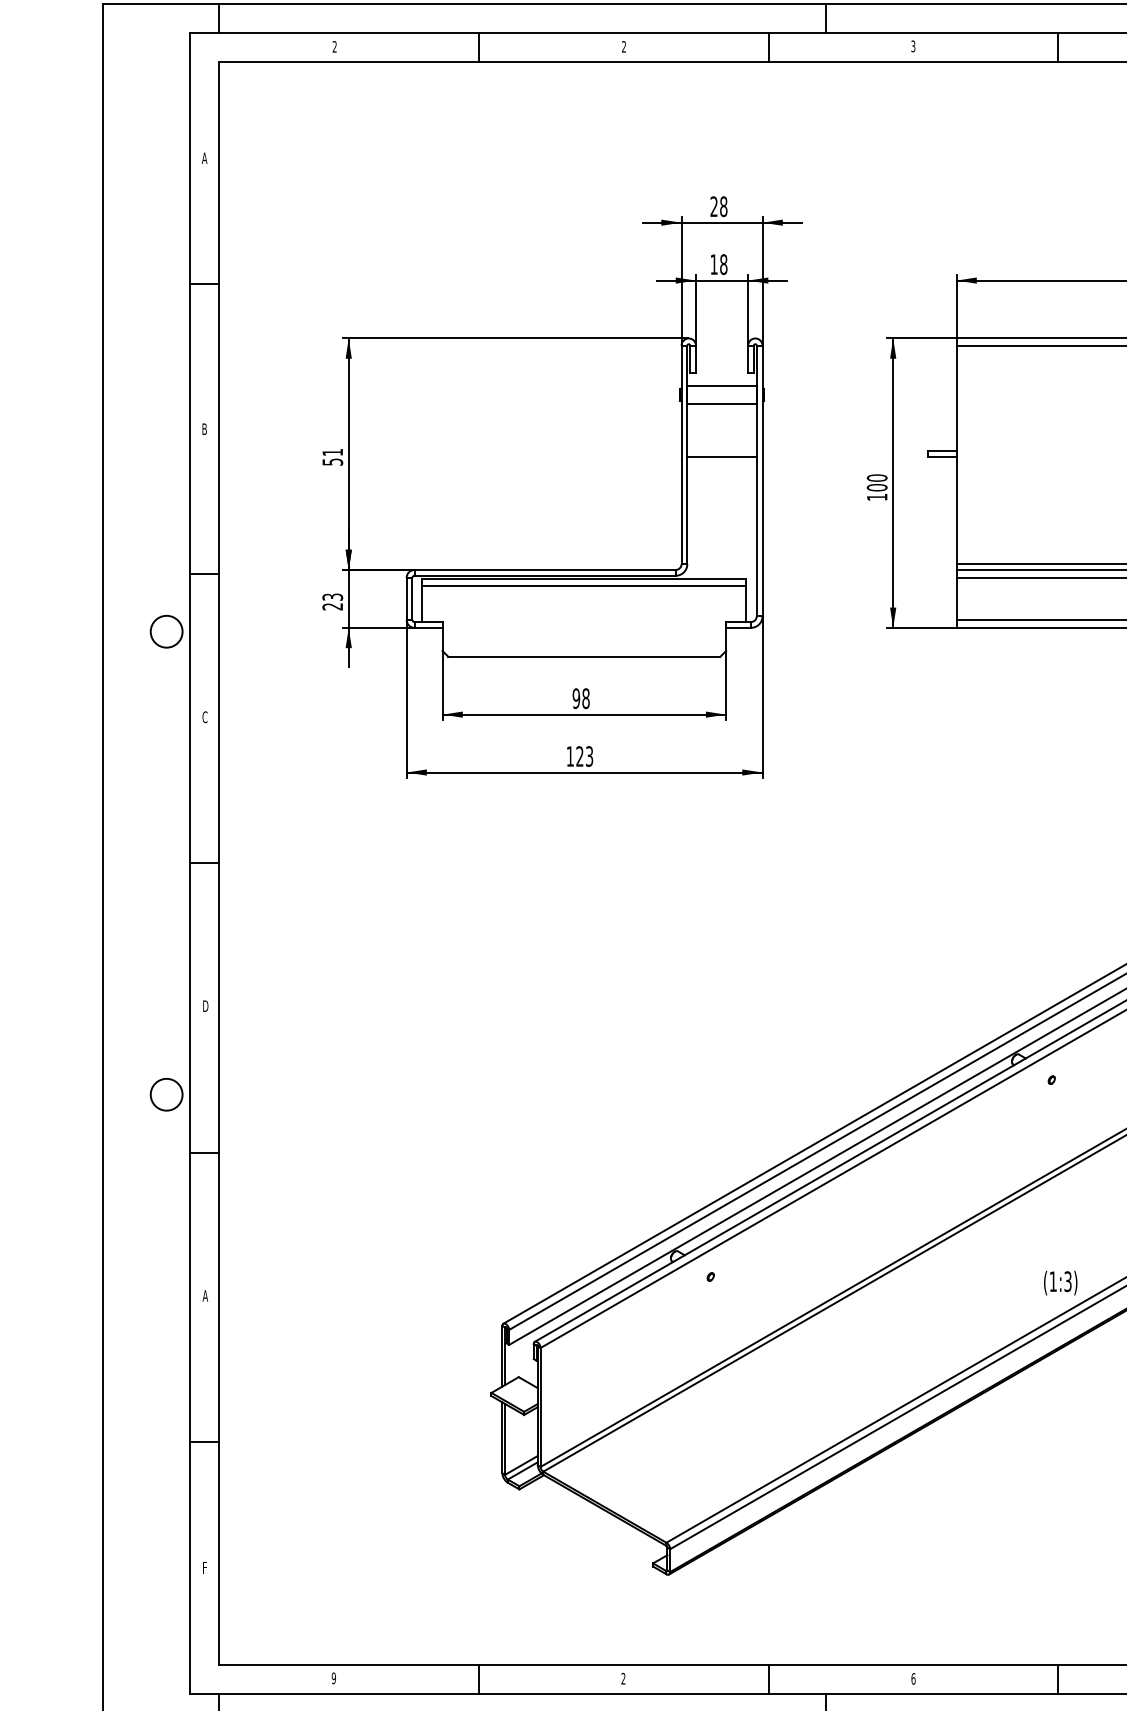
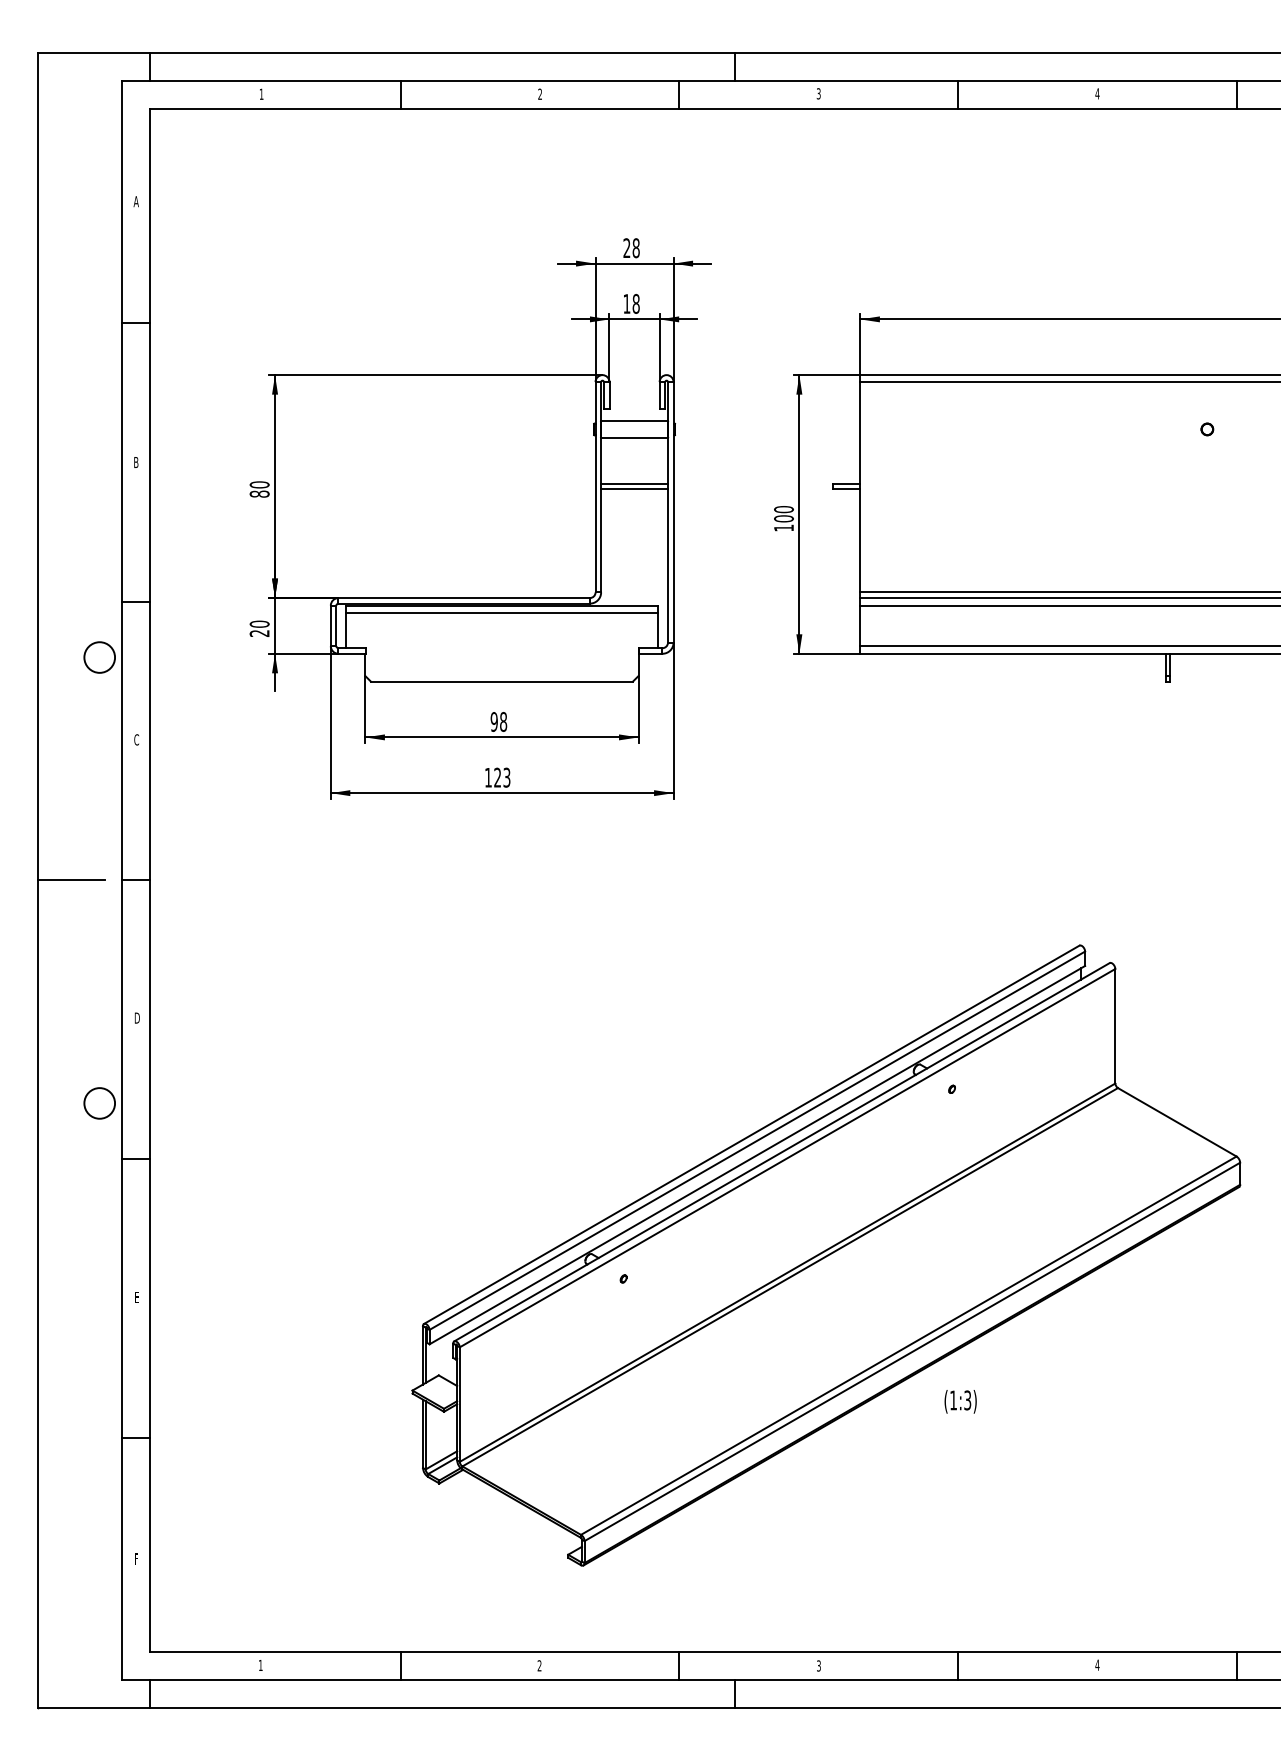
text: (334, 46) -> (261, 93), 2 -> 1
line: (721, 451) -> (634, 483), added
text: (332, 457) -> (259, 489), 51 -> 80
text: (332, 596) -> (259, 623), 23 -> 20
line: (137, 863) -> (71, 880), added
text: (1060, 1282) -> (960, 1401), moved
text: (204, 1295) -> (136, 1296), A -> E
text: (333, 1678) -> (260, 1665), 9 -> 1
text: (913, 1678) -> (818, 1665), 6 -> 3

